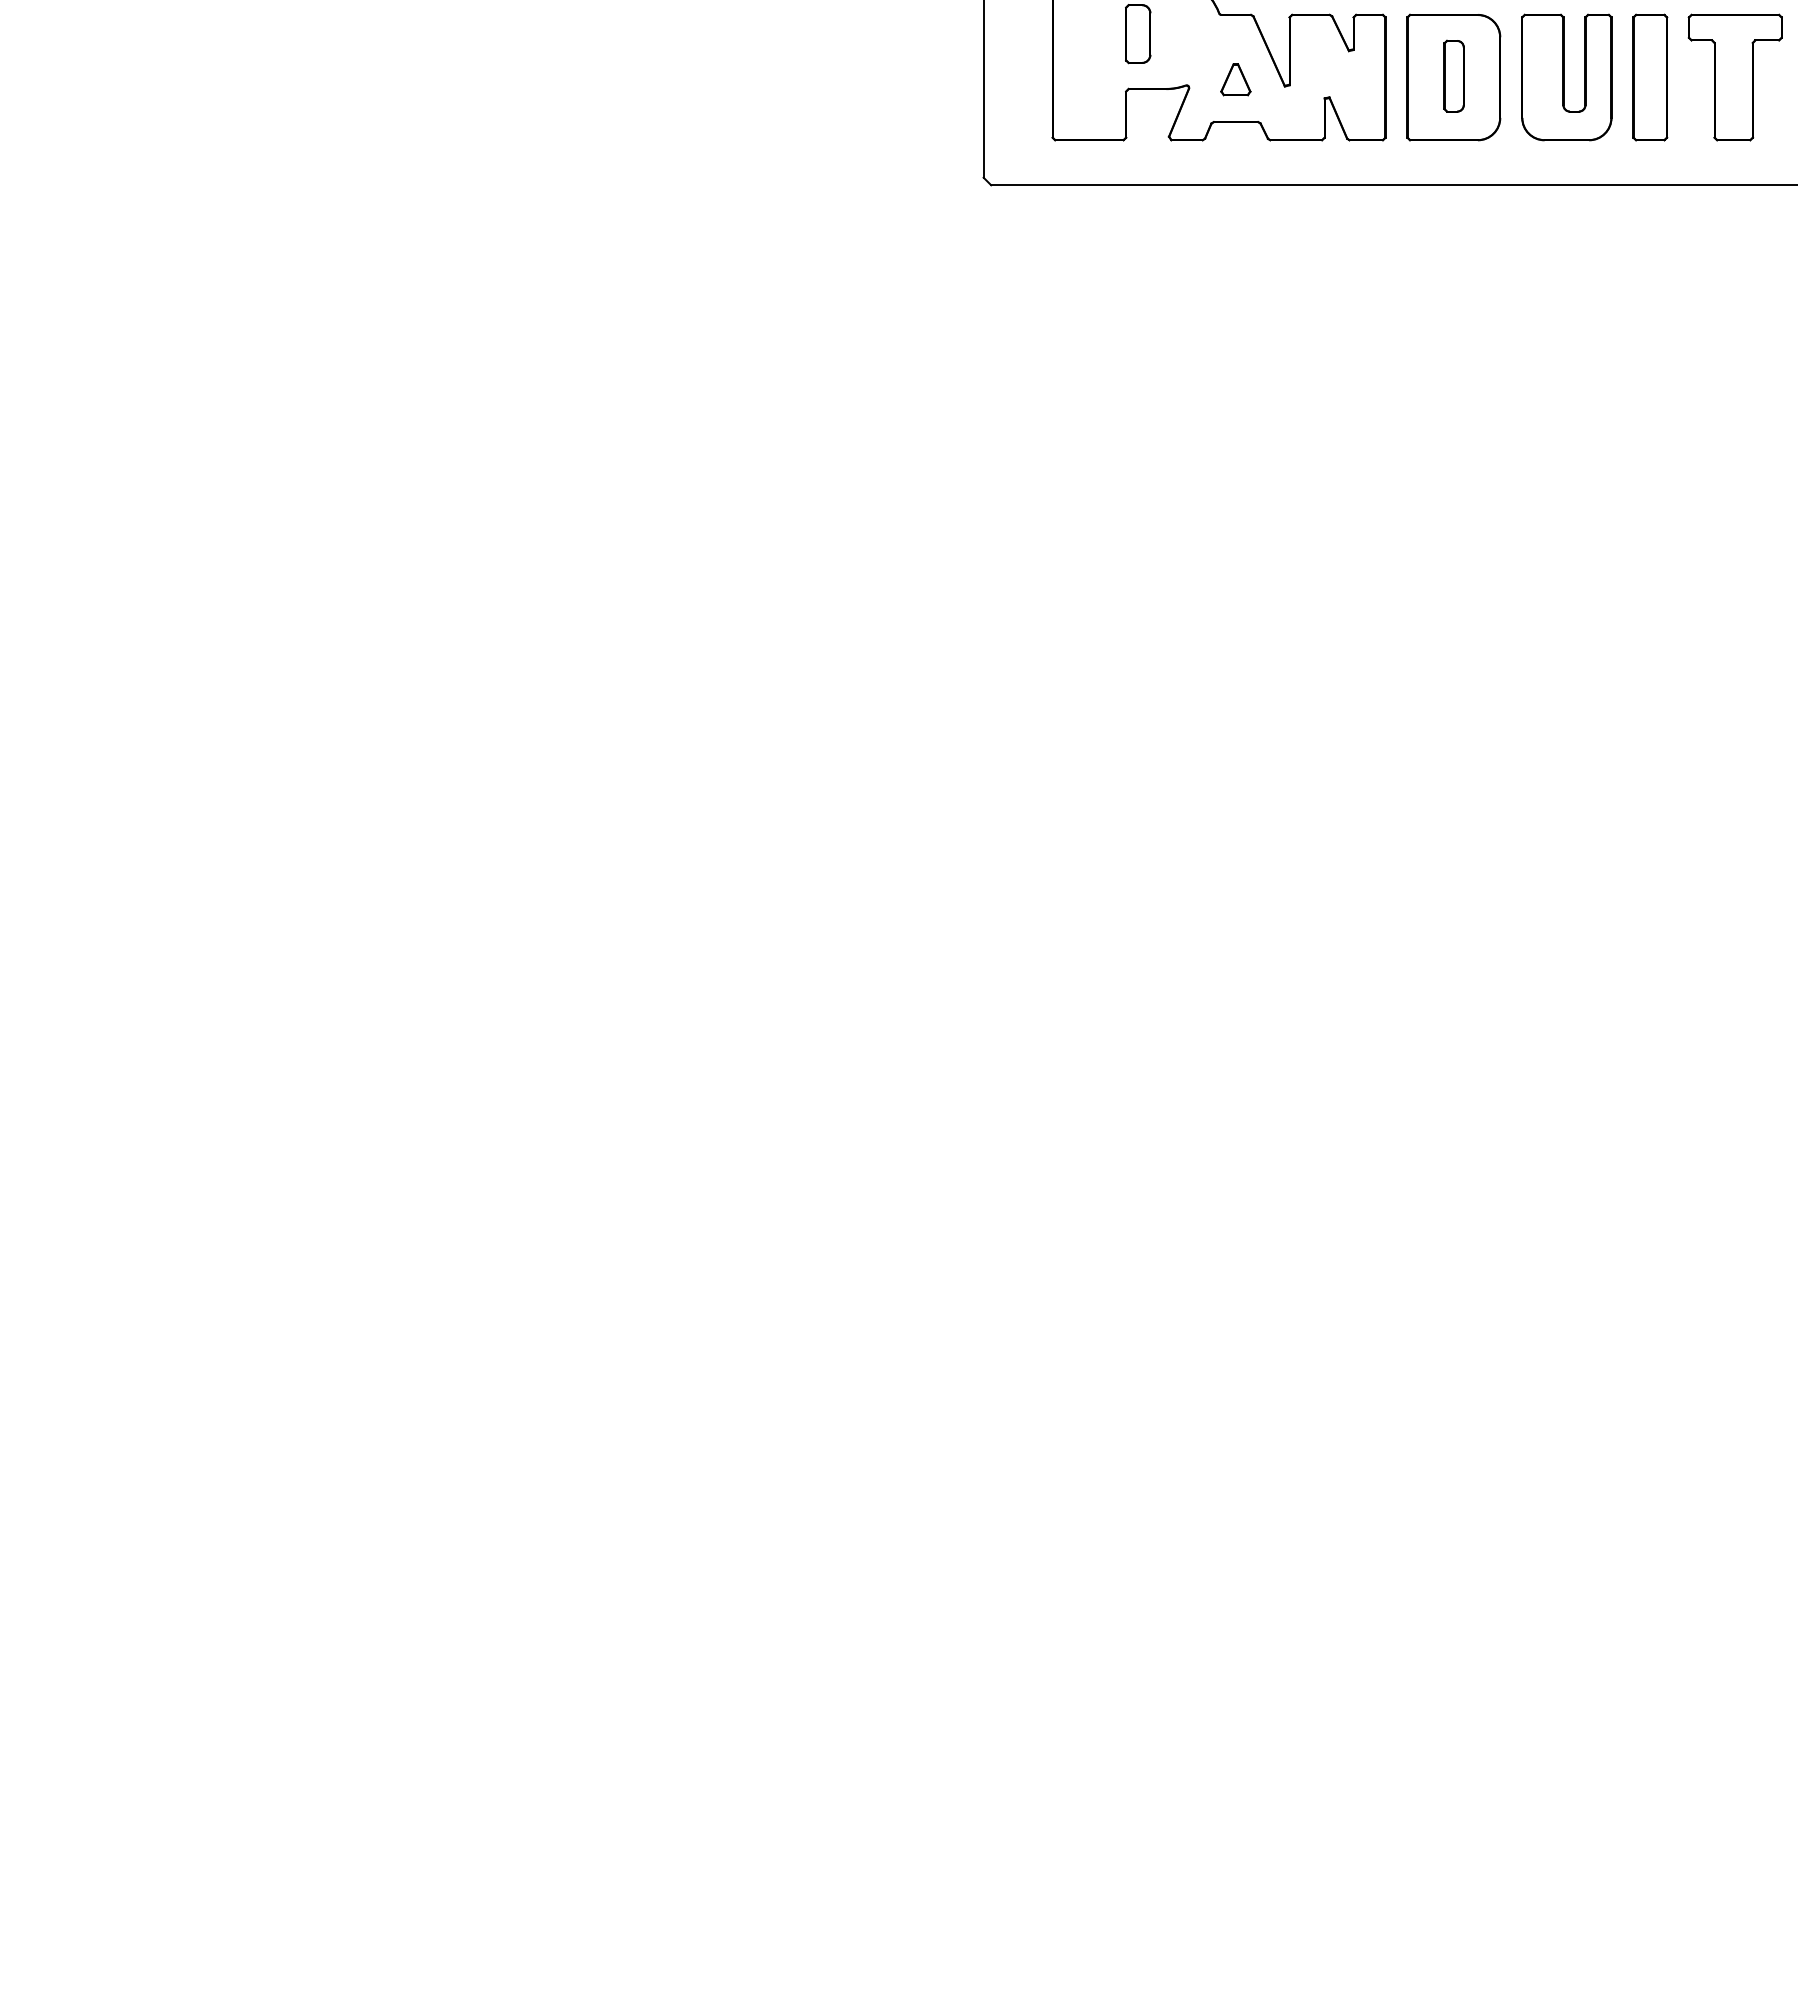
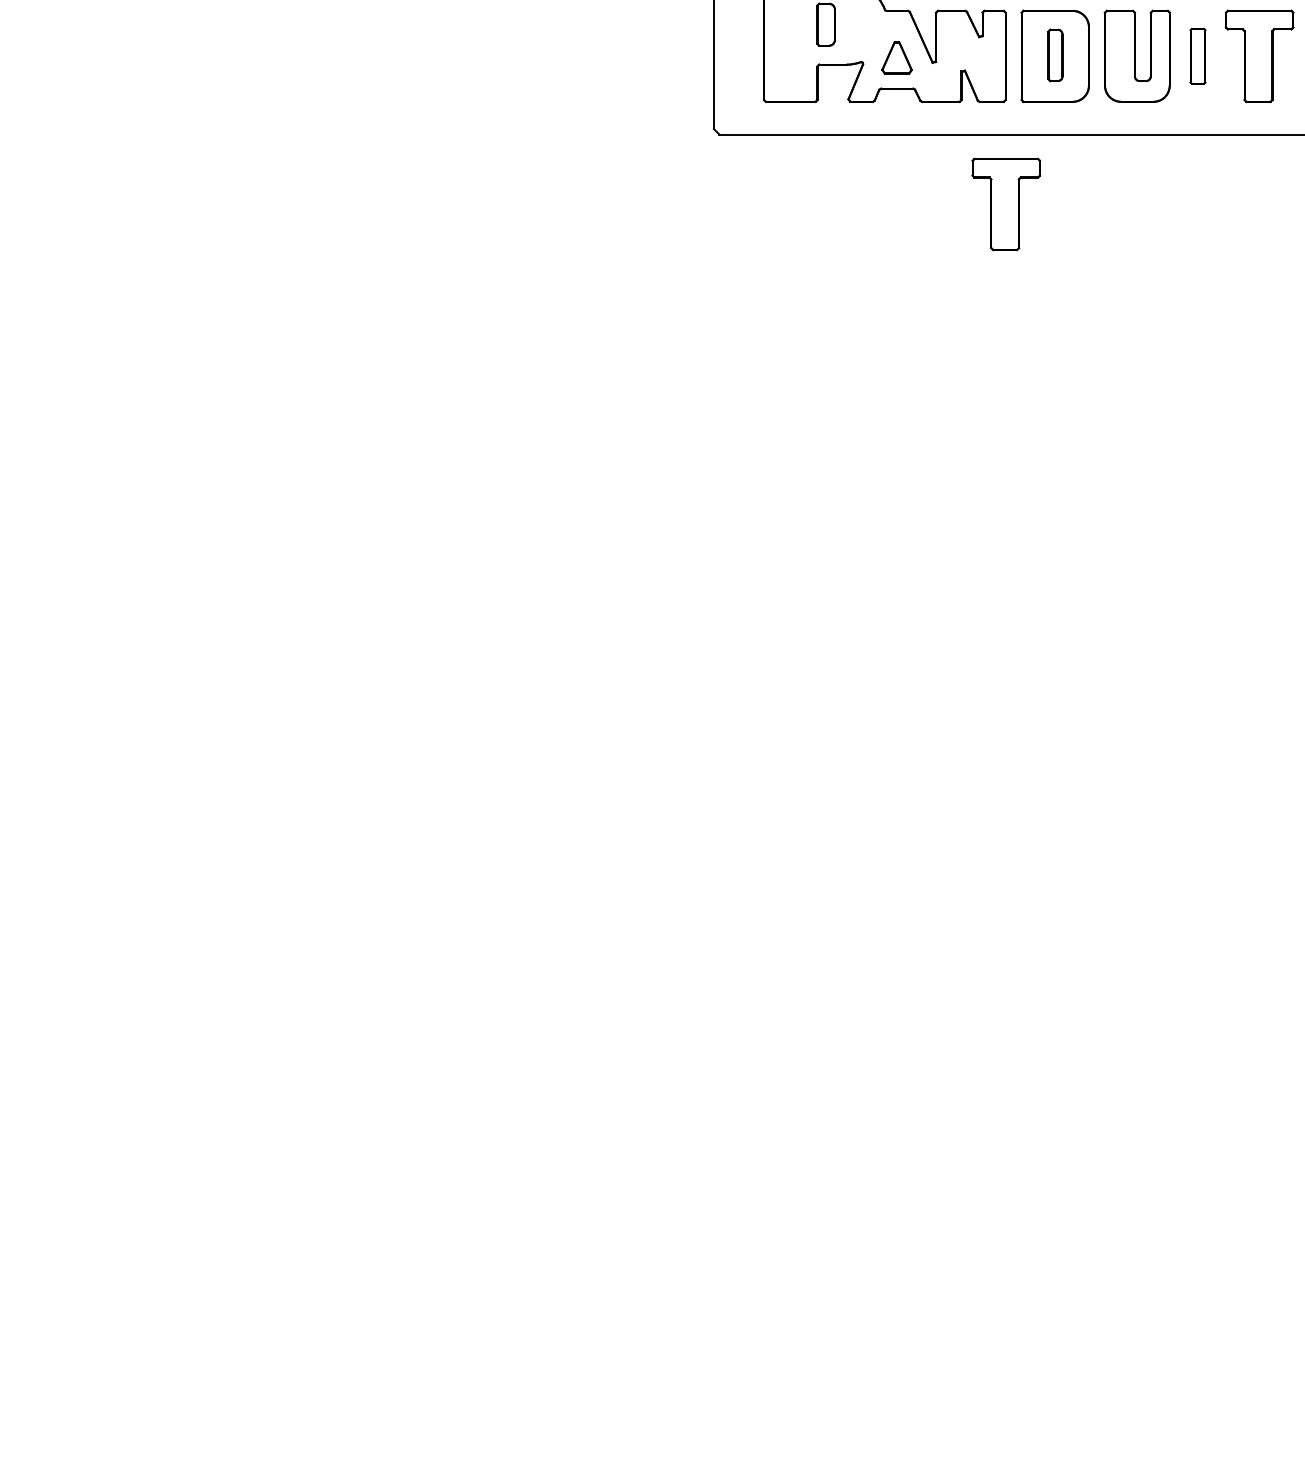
part: (1650, 77) -> (1198, 56), size x0.6
part: (1235, 79) -> (896, 57), size x1.4
part: (1385, 281) -> (1005, 204), added

